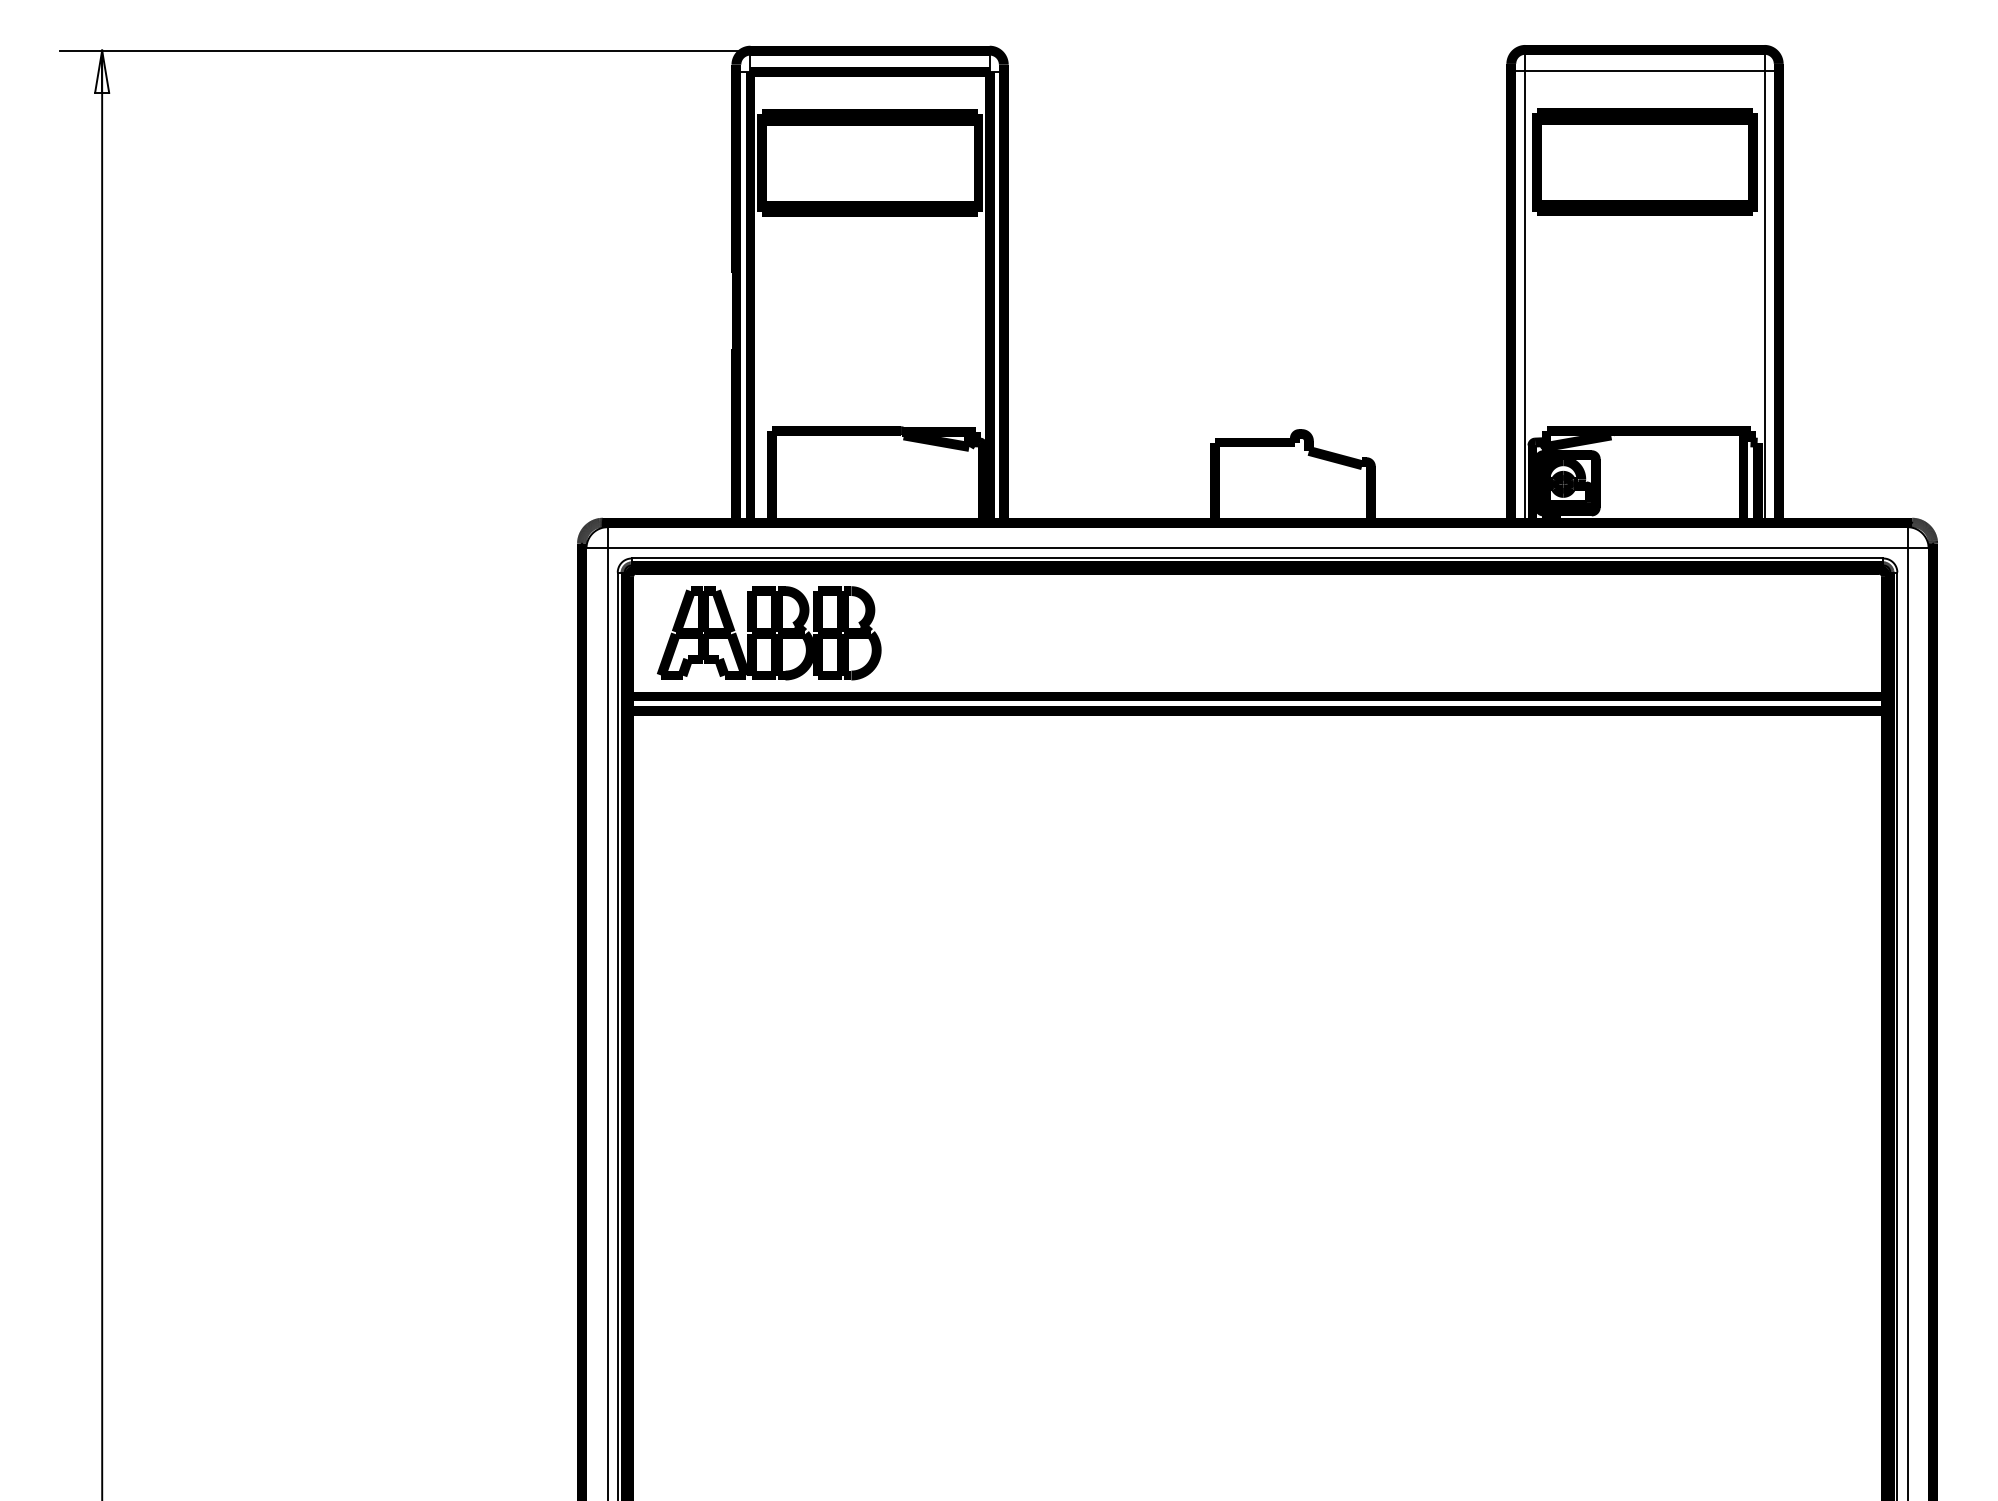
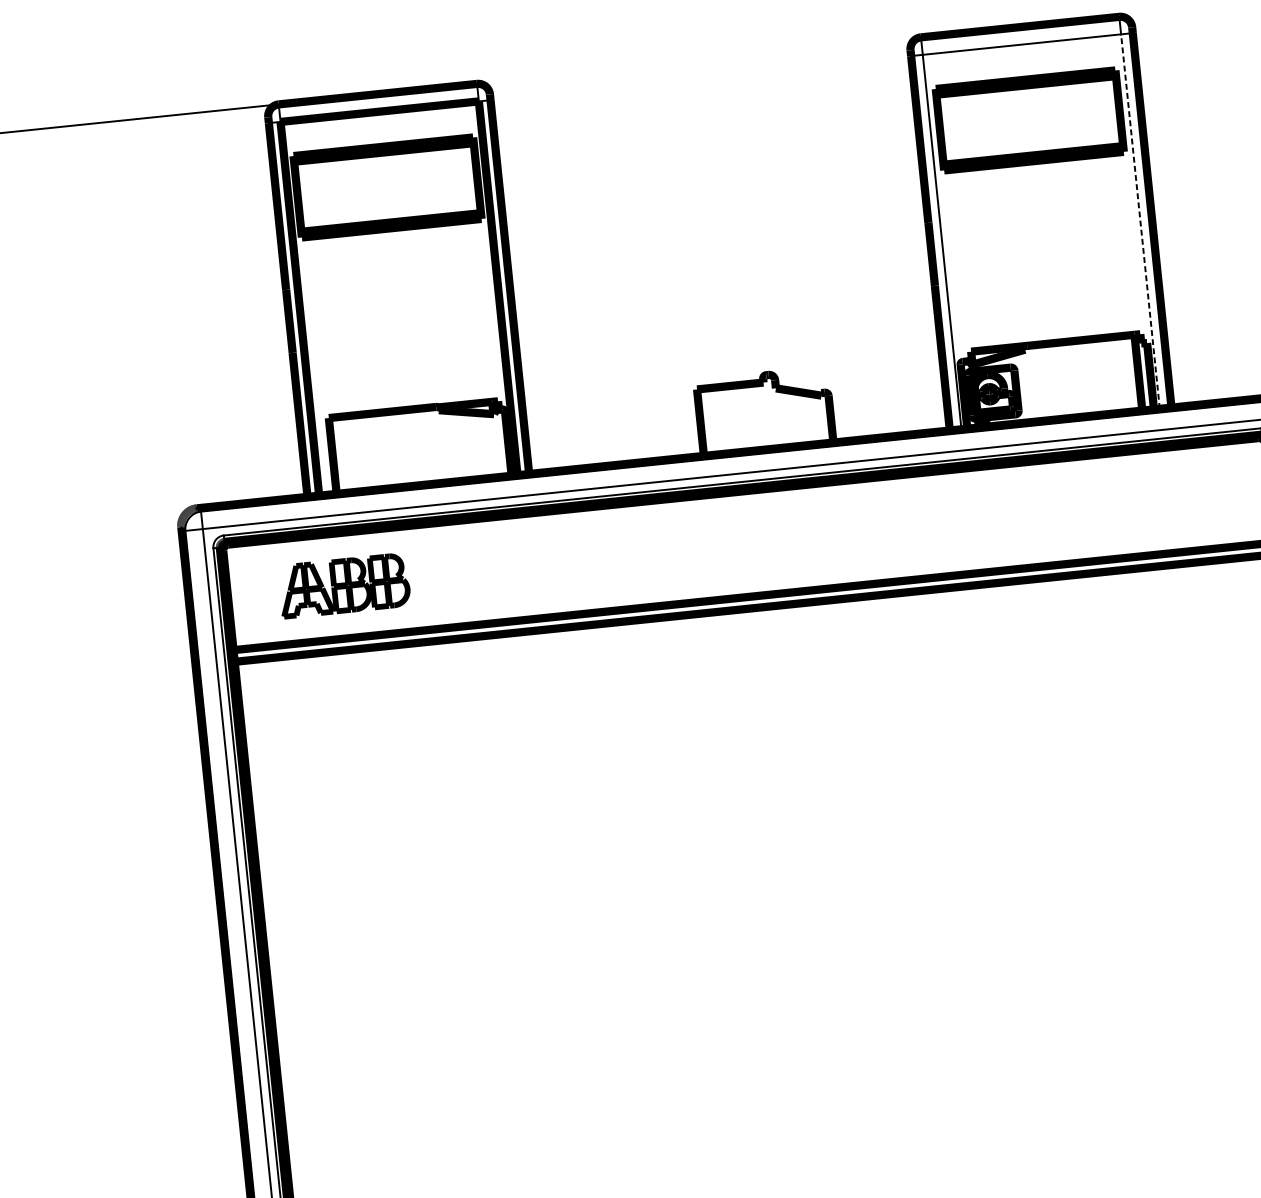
line: (1764, 296) -> (1140, 221), solid -> dashed
part: (769, 633) -> (344, 585), size x0.7

